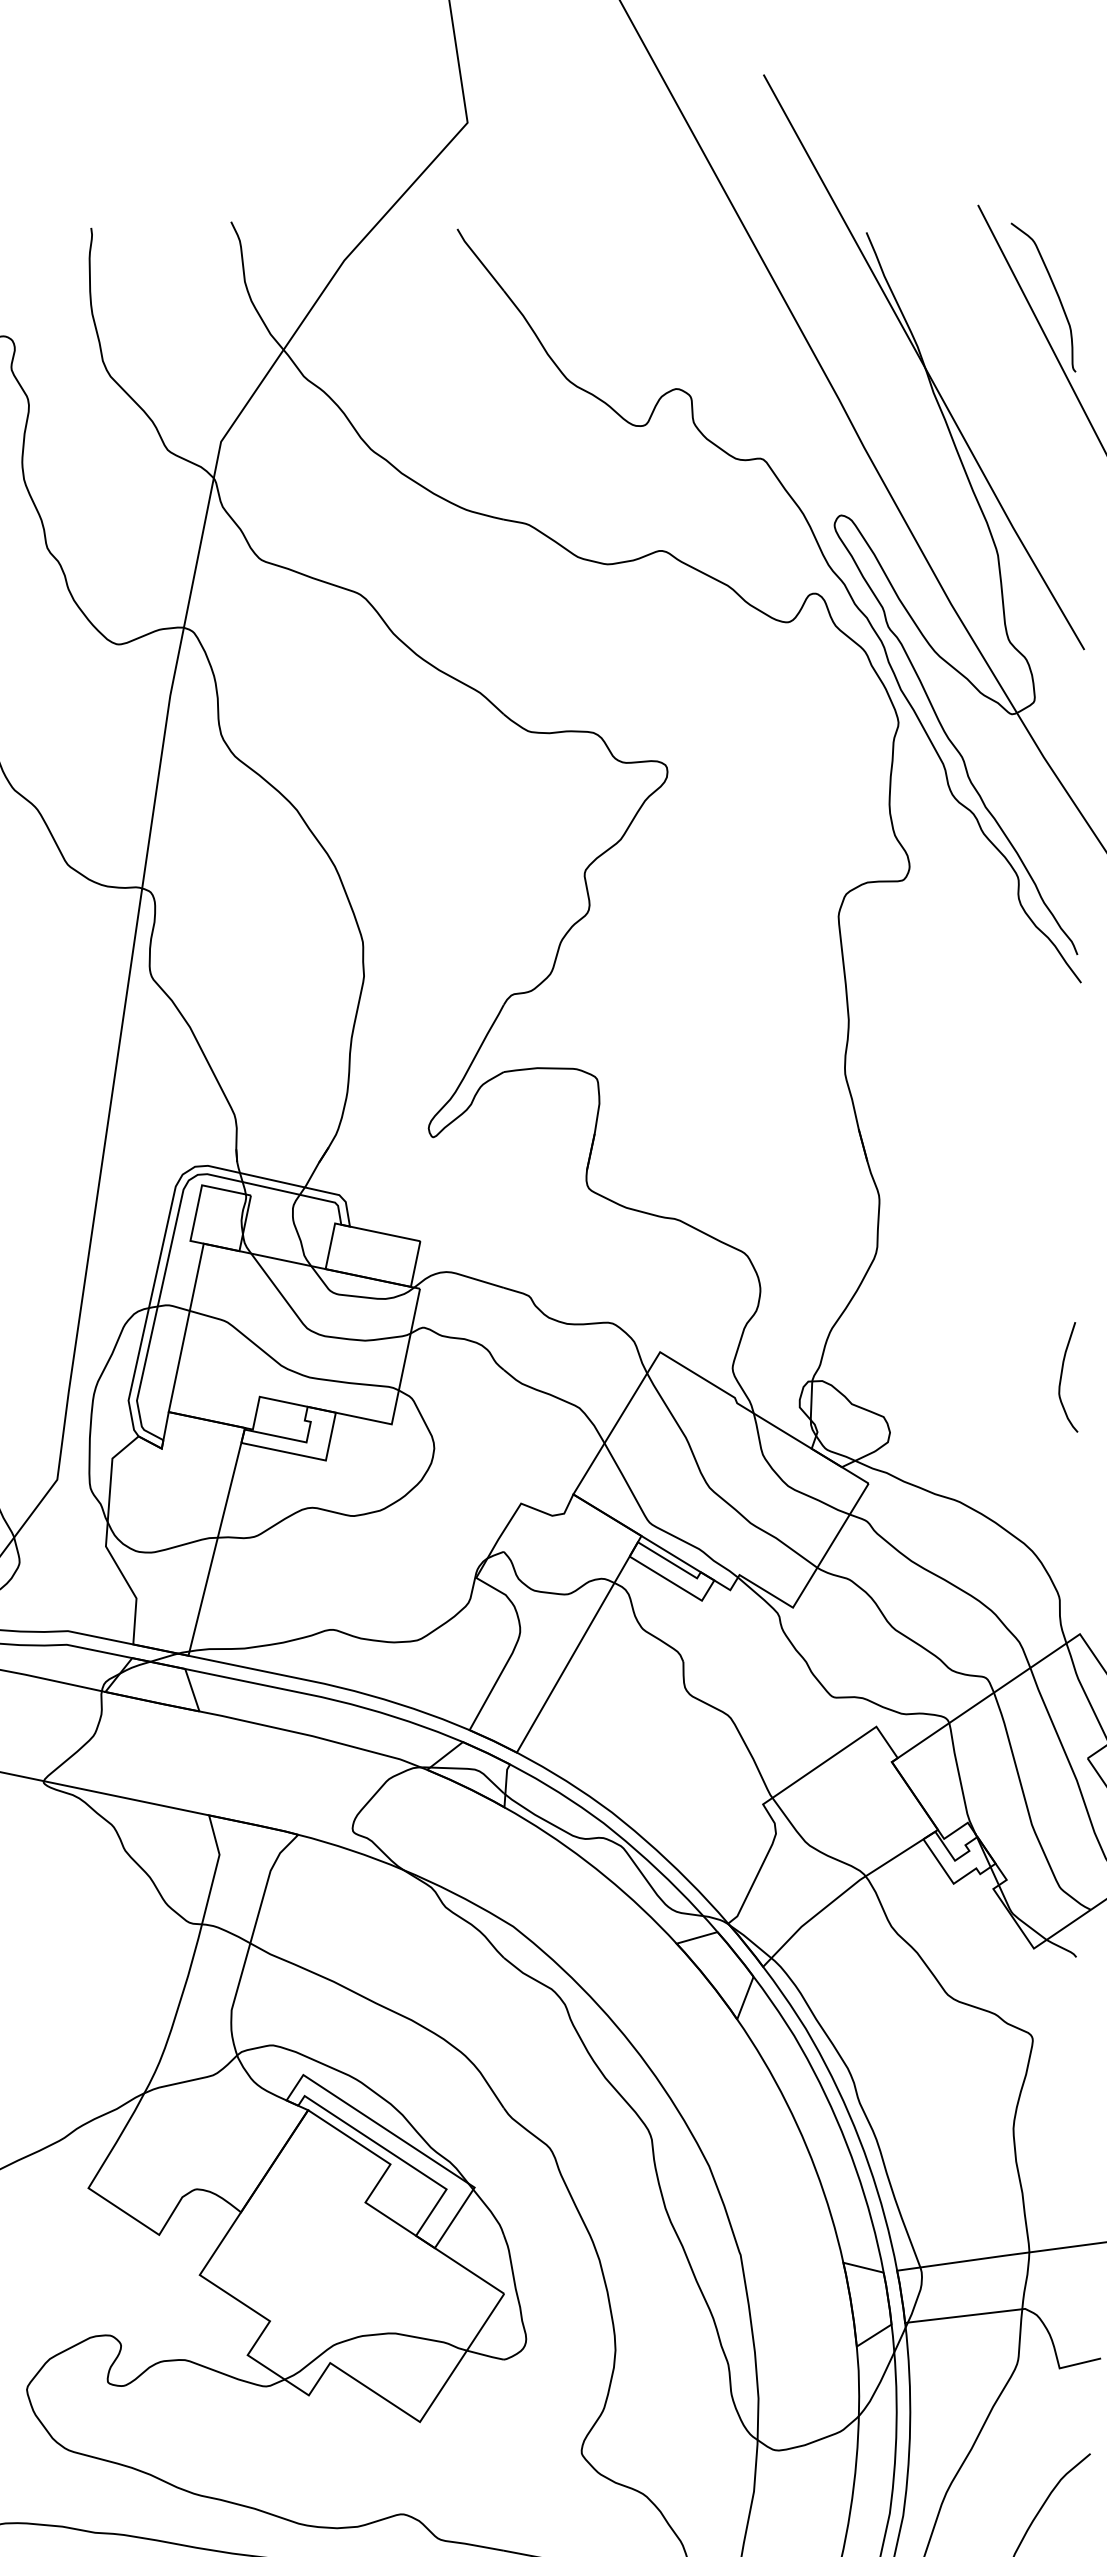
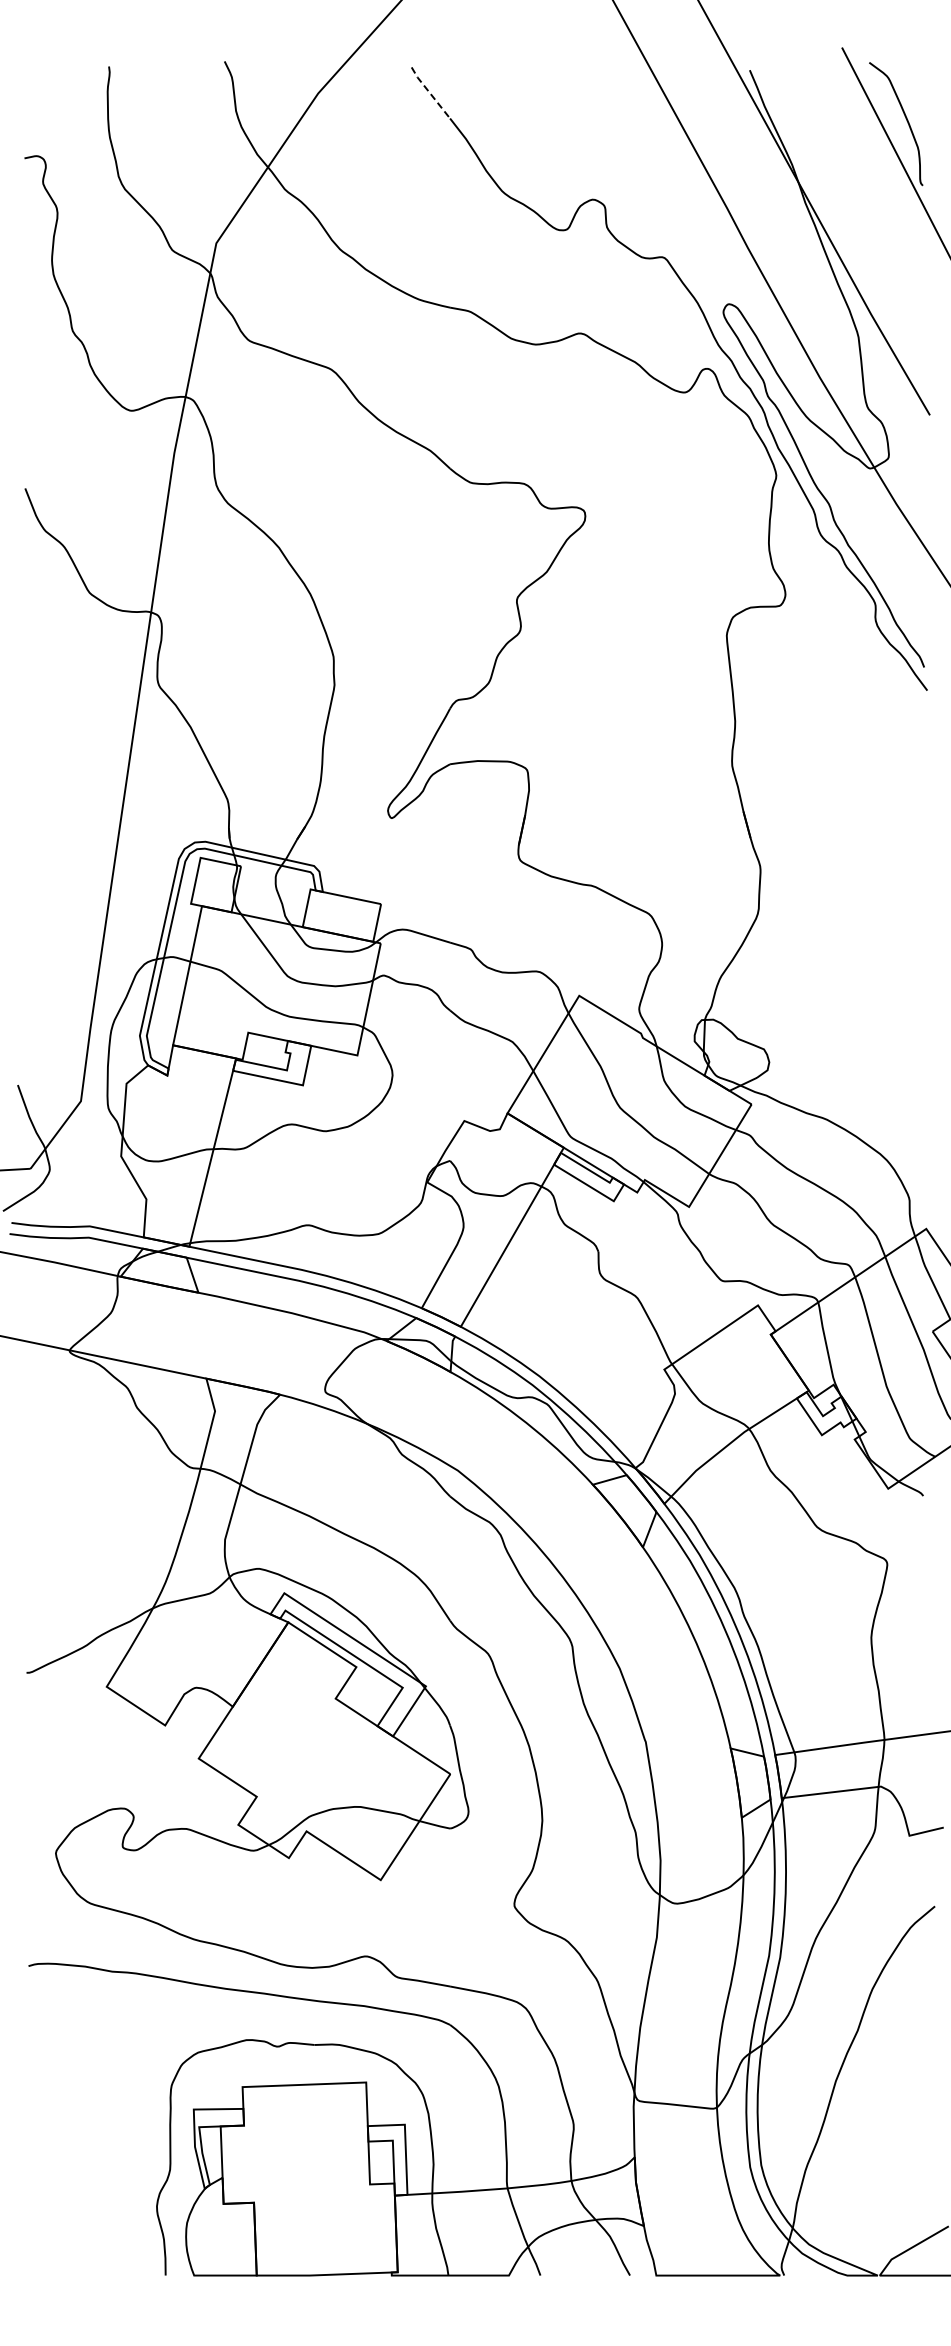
line: (478, 260) -> (429, 93), solid -> dashed
curve: (1062, 1377) -> (911, 1016), removed

